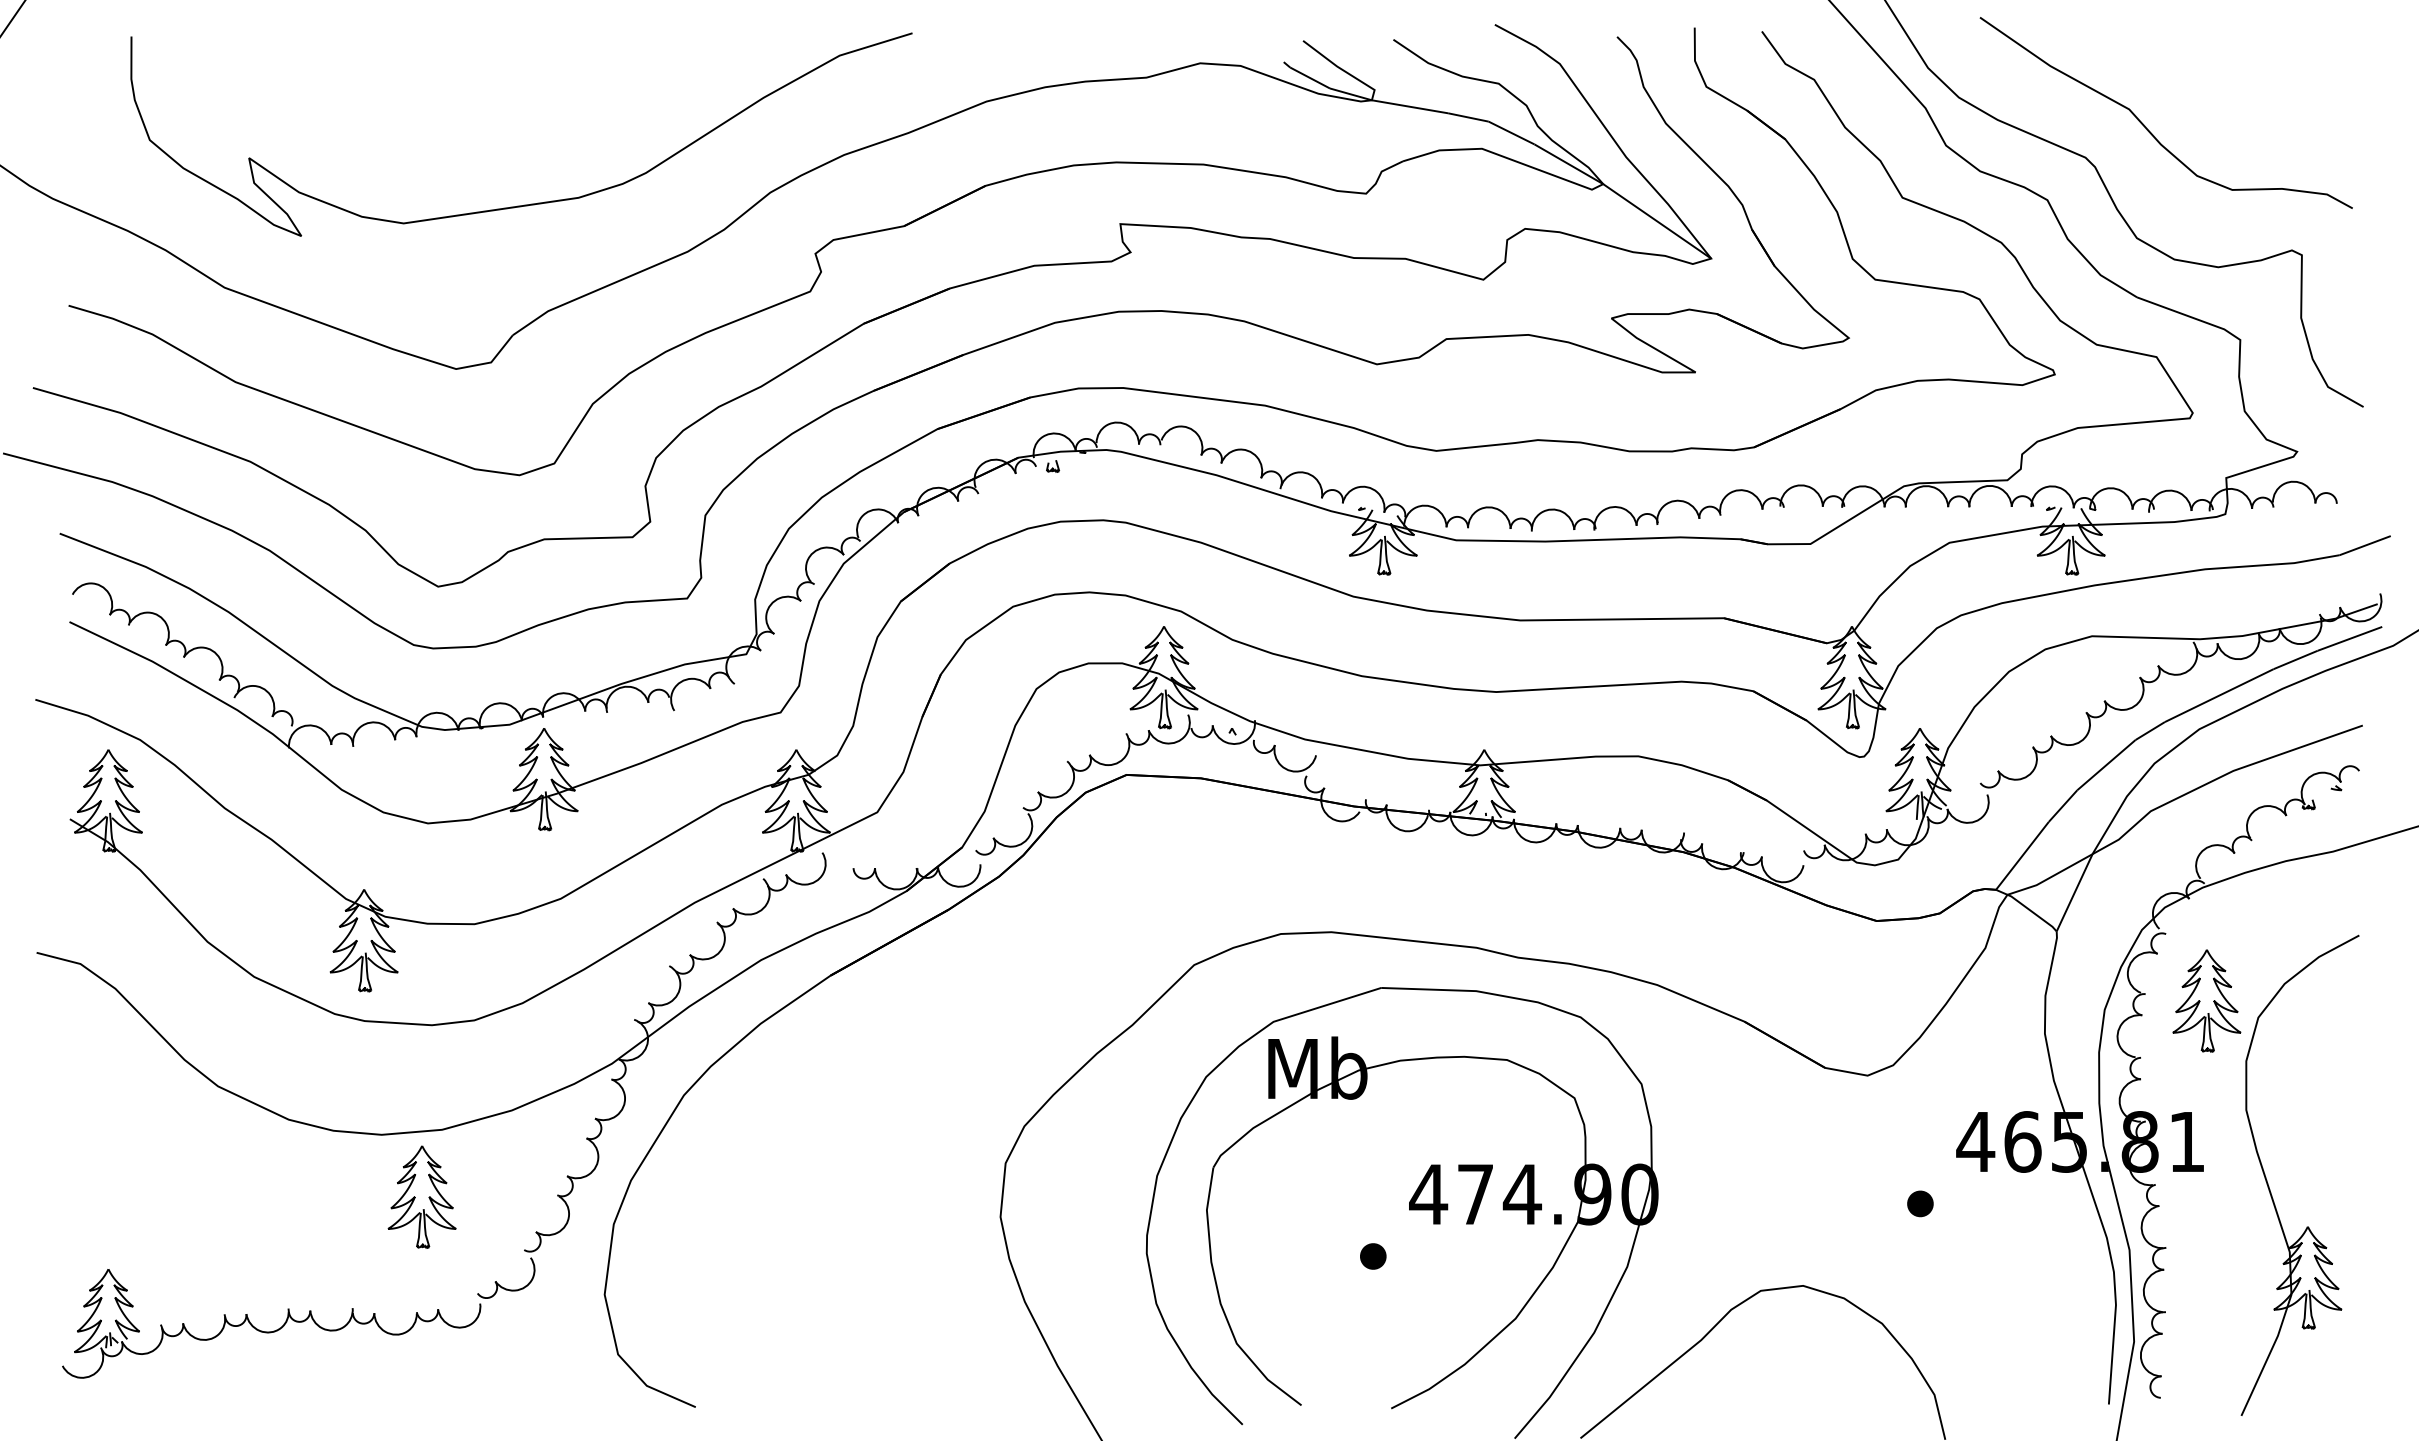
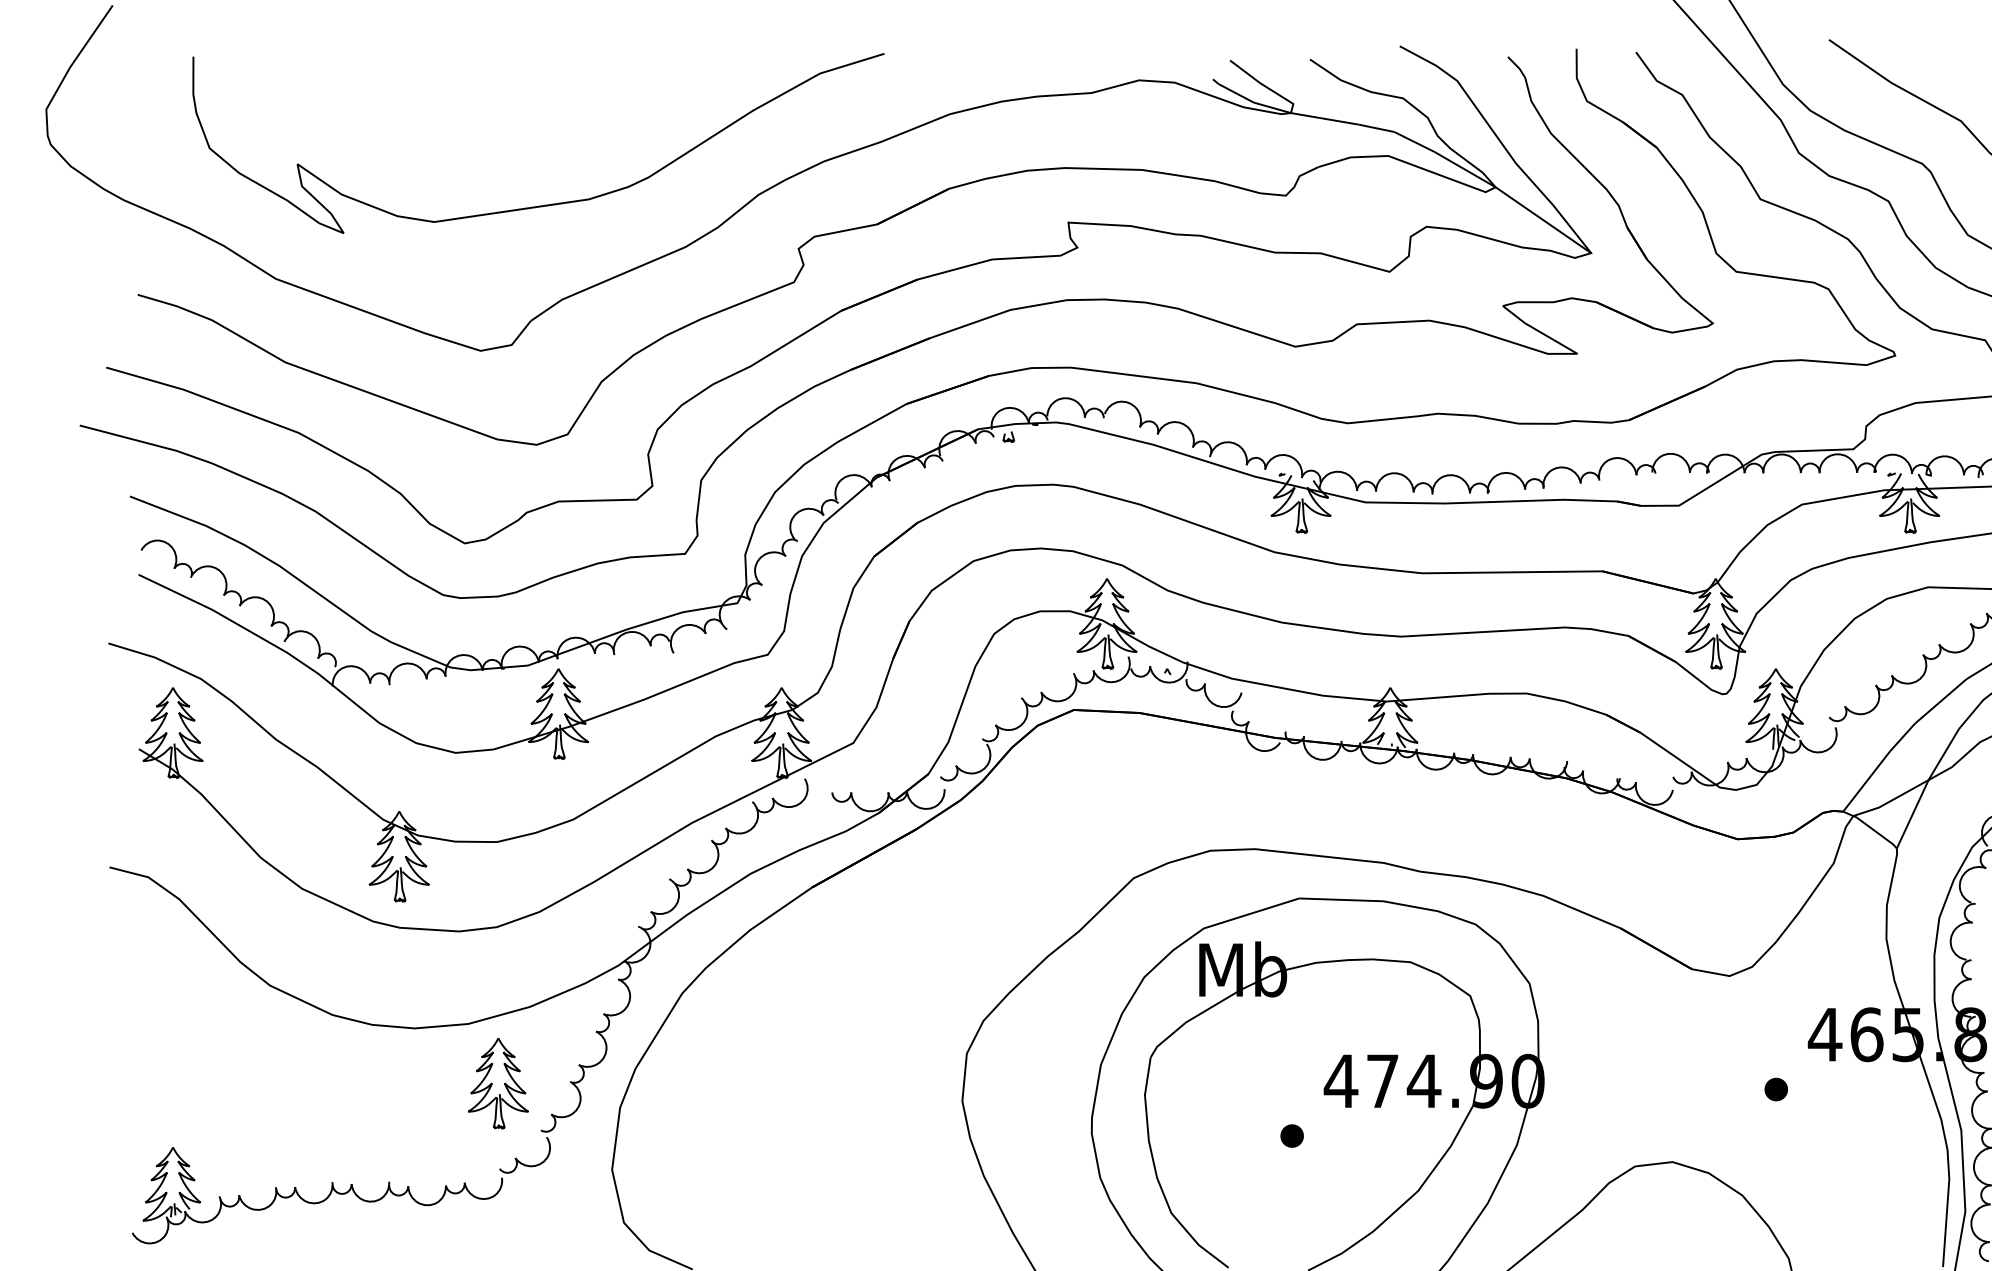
part: (421, 1196) -> (497, 1082), moved

